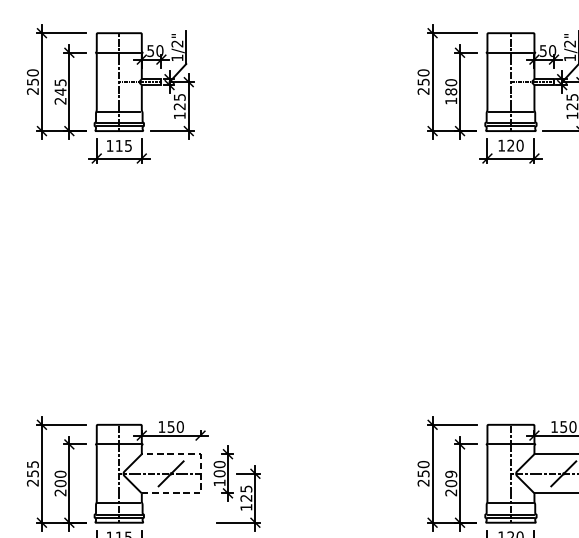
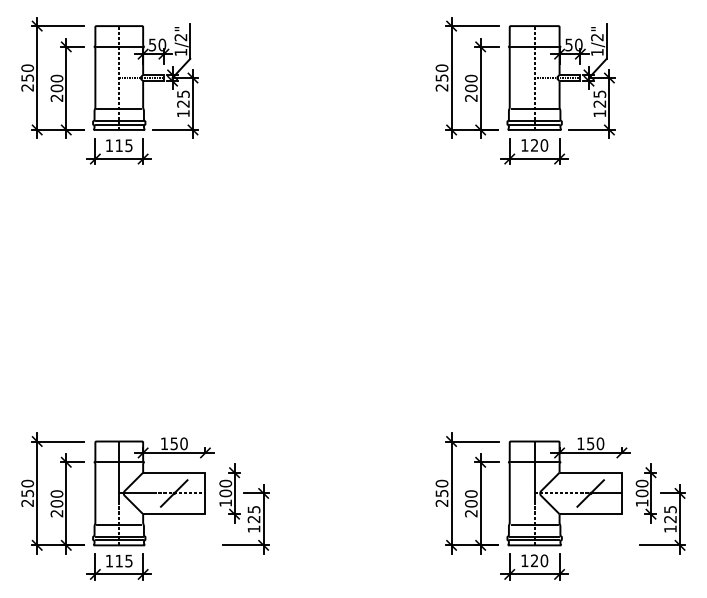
text: (60, 87) -> (56, 83), 245 -> 200
text: (451, 95) -> (471, 92), 180 -> 200
text: (32, 464) -> (27, 483), 255 -> 250
line: (200, 473) -> (205, 493), dashed -> solid
text: (451, 473) -> (471, 493), 209 -> 200

